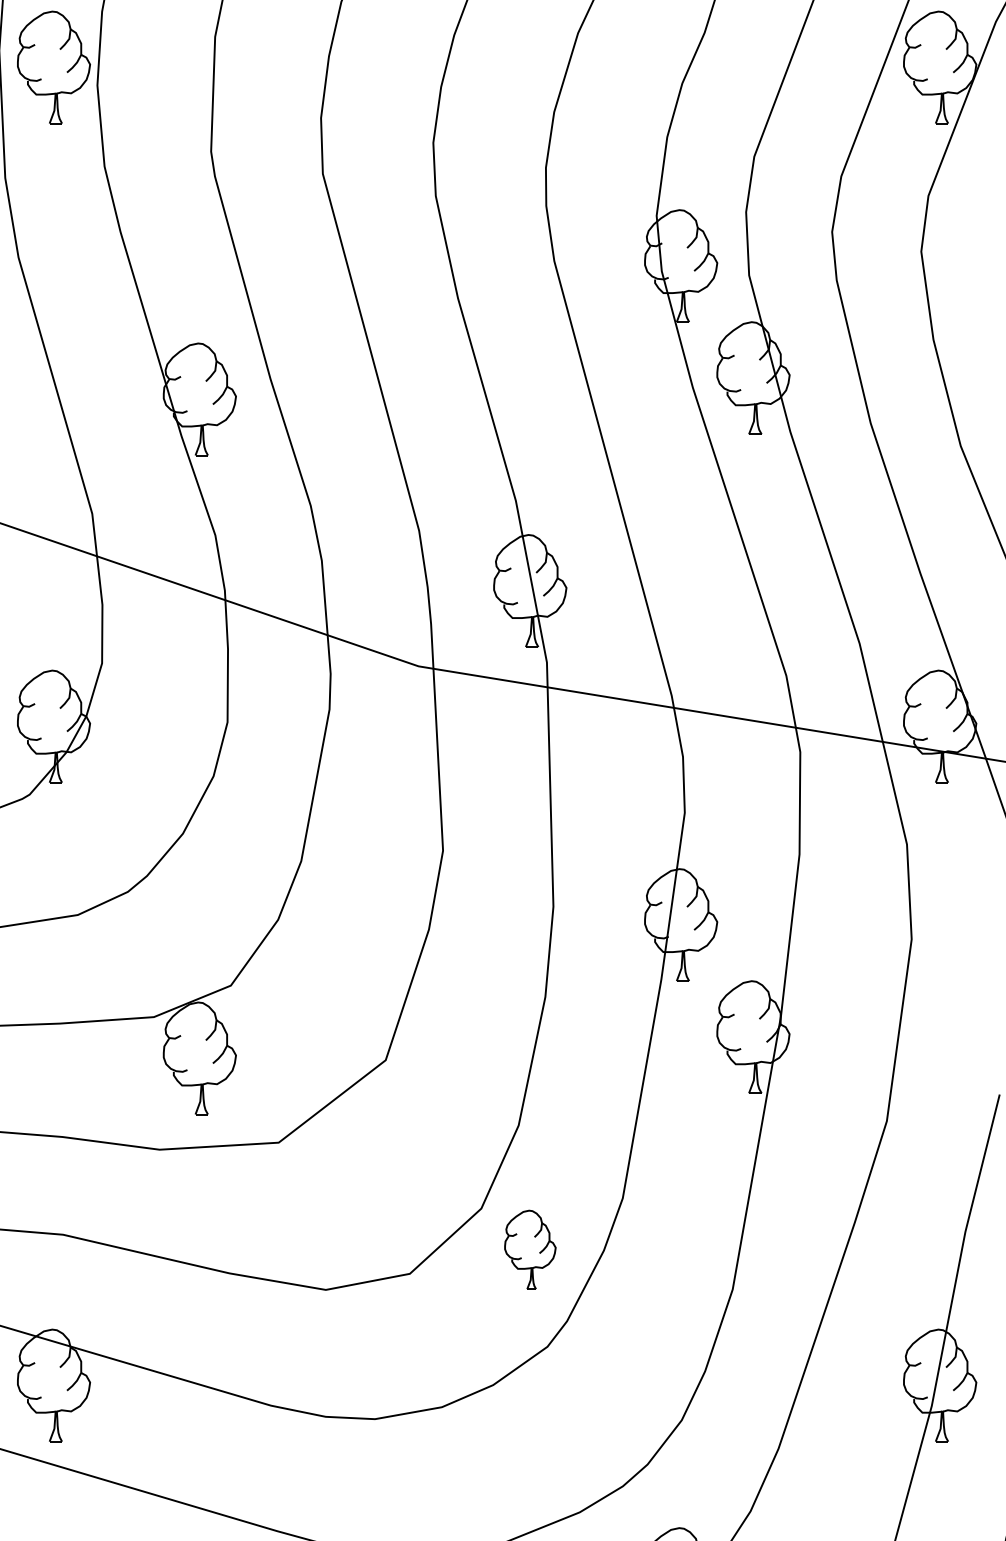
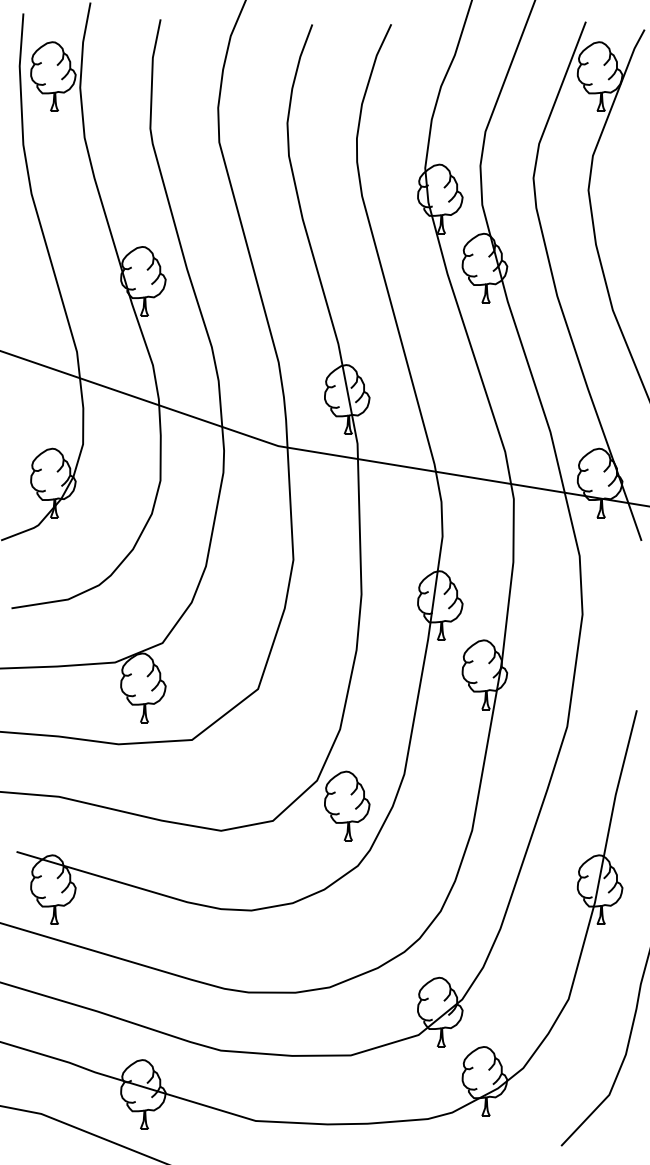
part: (530, 1248) -> (347, 805), size x1.43

